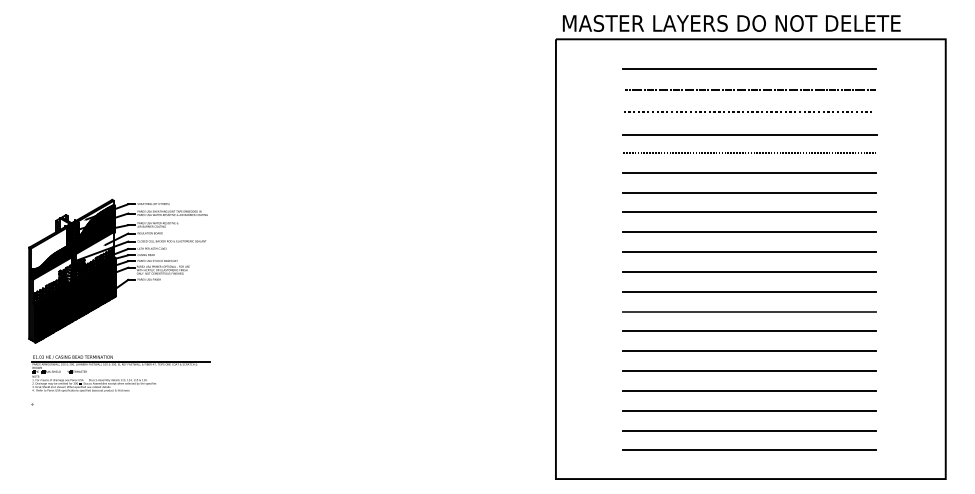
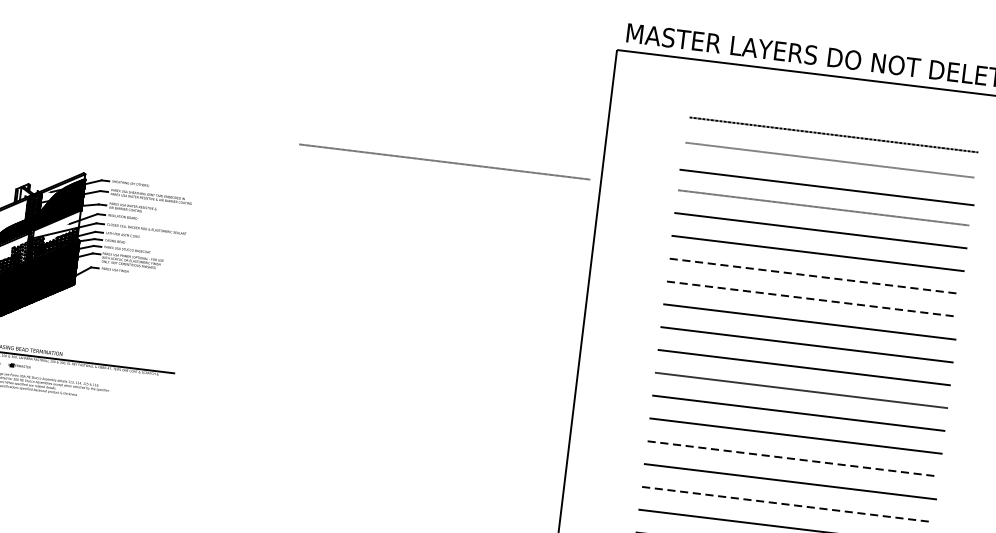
line: (749, 68) -> (835, 110), removed
line: (419, 152) -> (444, 161), added
line: (749, 212) -> (815, 276), solid -> dashed
line: (749, 232) -> (812, 299), solid -> dashed
line: (749, 371) -> (793, 459), solid -> dashed
line: (749, 410) -> (788, 504), solid -> dashed

